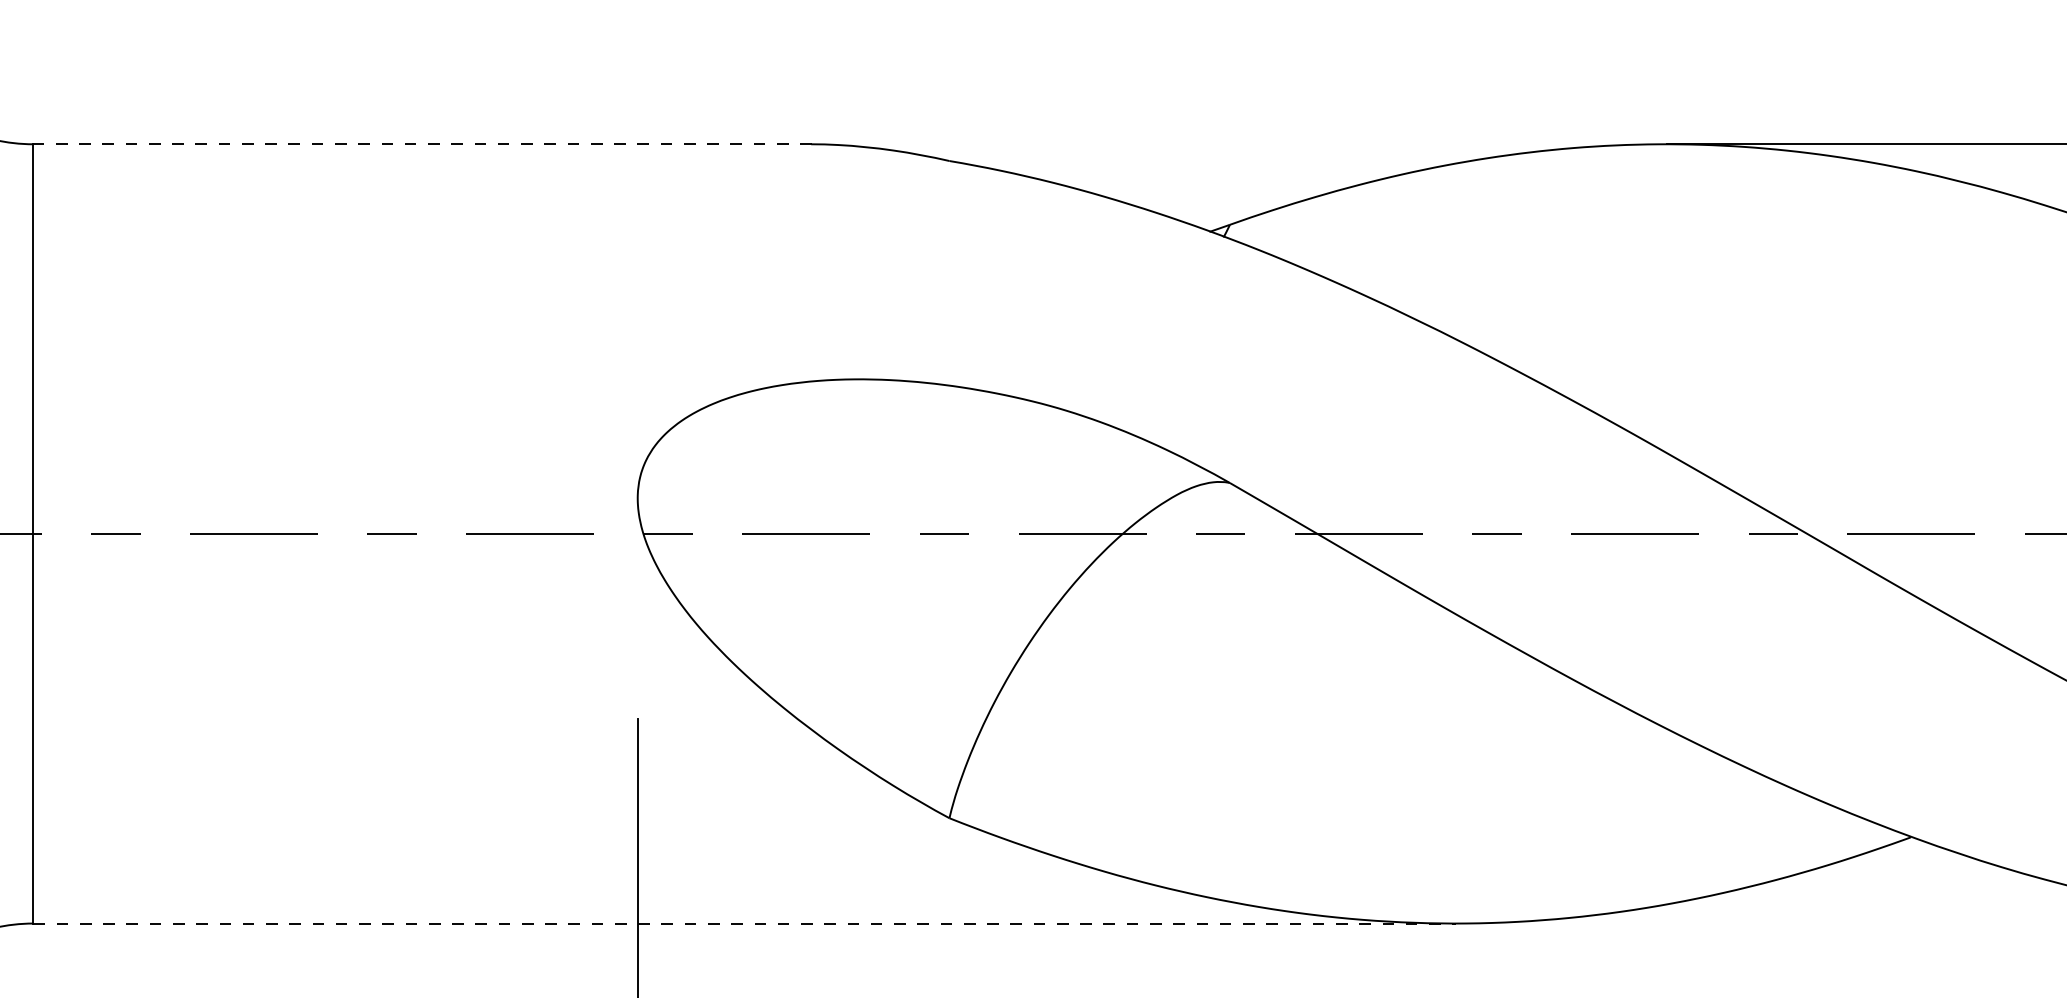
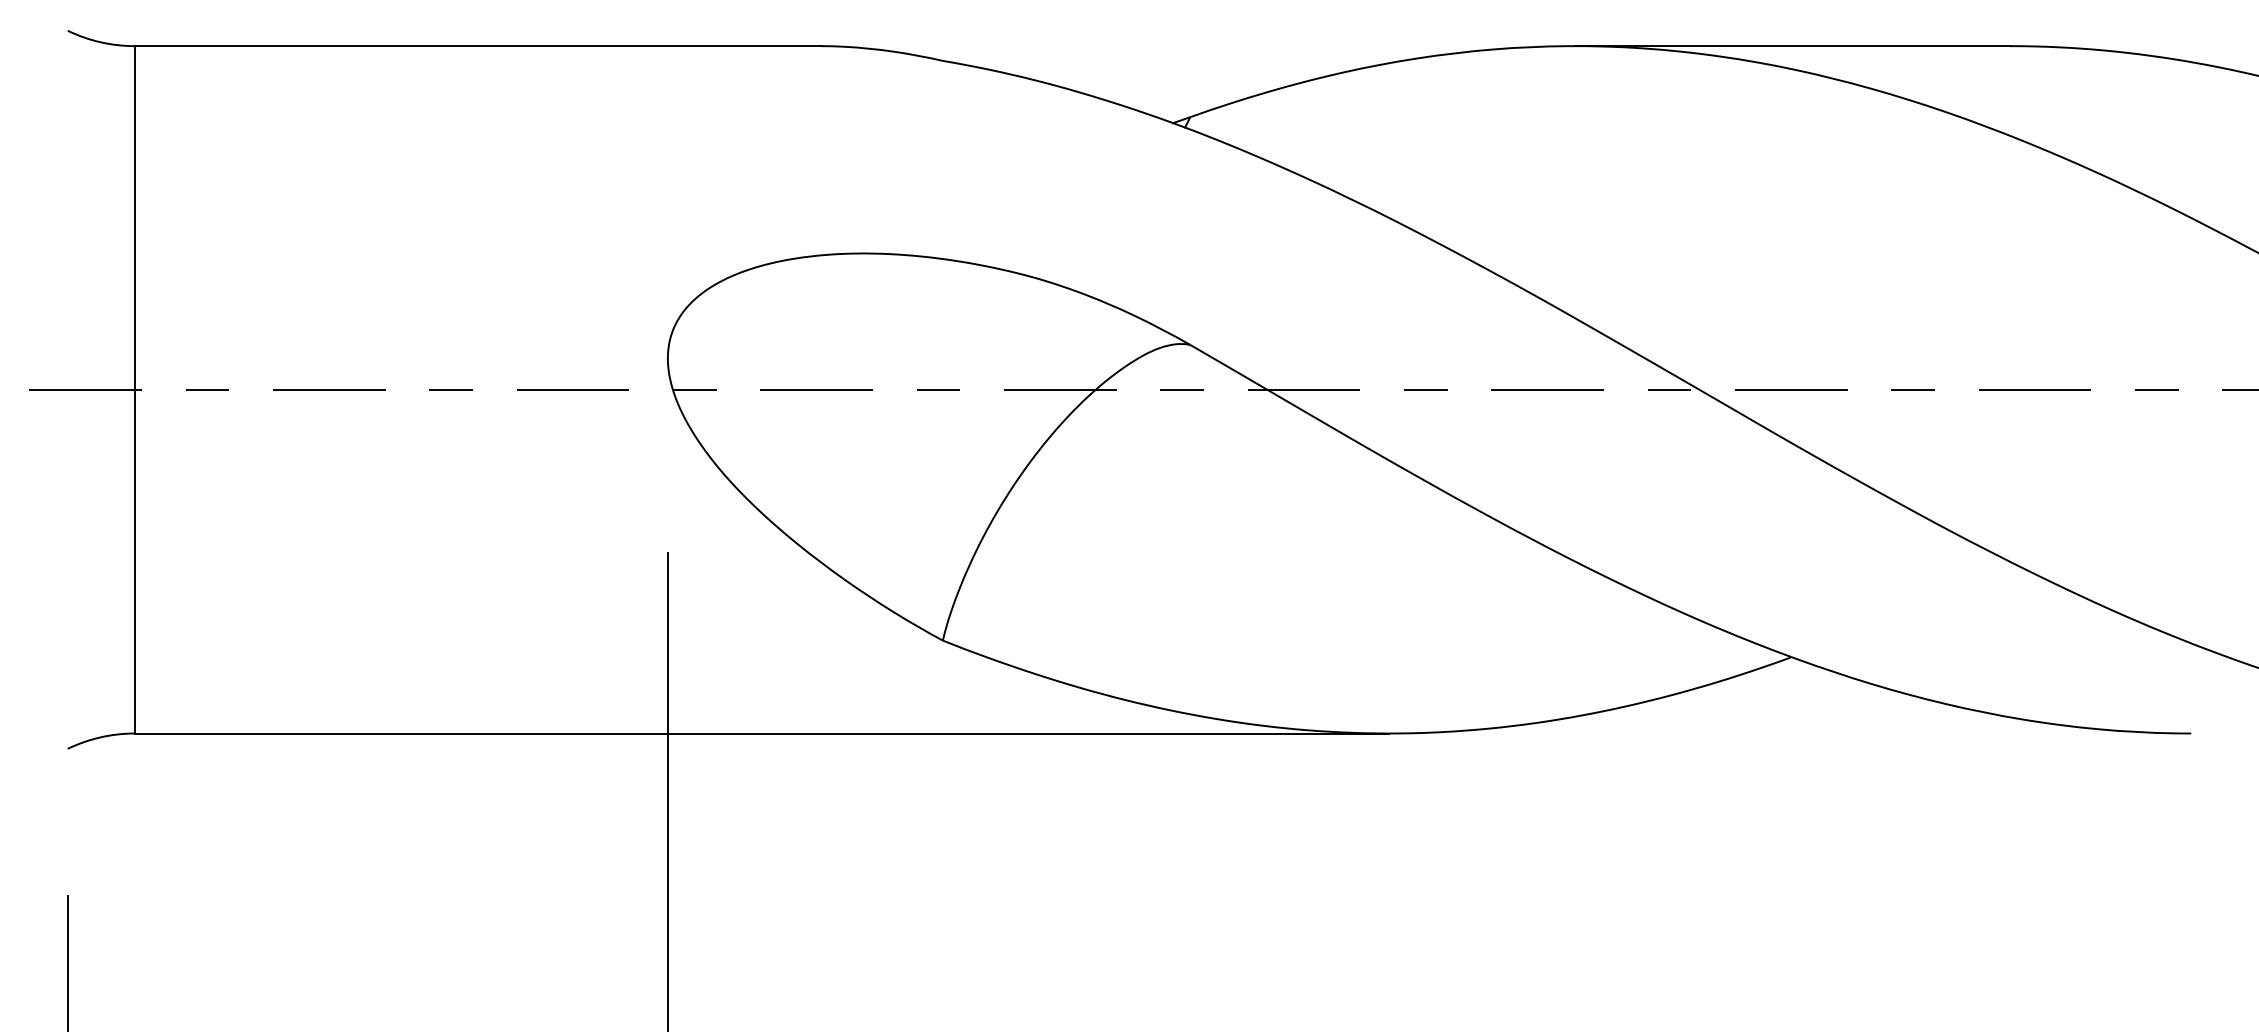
line: (421, 144) -> (477, 46), dashed -> solid
line: (744, 923) -> (762, 733), dashed -> solid

